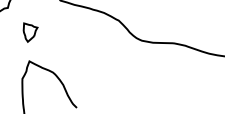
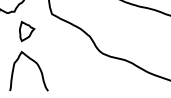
part: (31, 31) -> (27, 31), size x1.43

